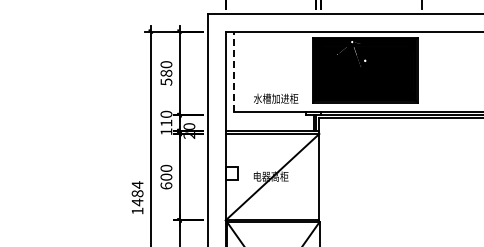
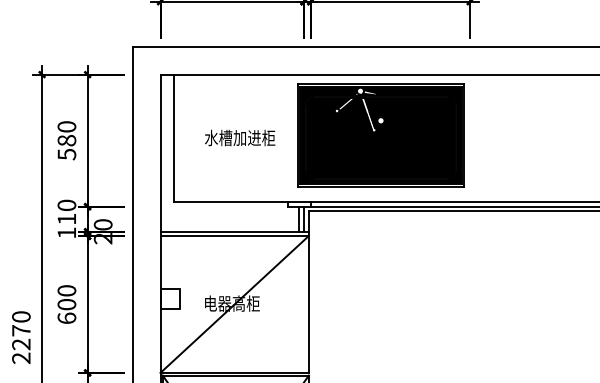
line: (234, 71) -> (174, 137), dashed -> solid
text: (276, 98) -> (240, 137), moved
text: (137, 197) -> (21, 336), 1484 -> 2270

